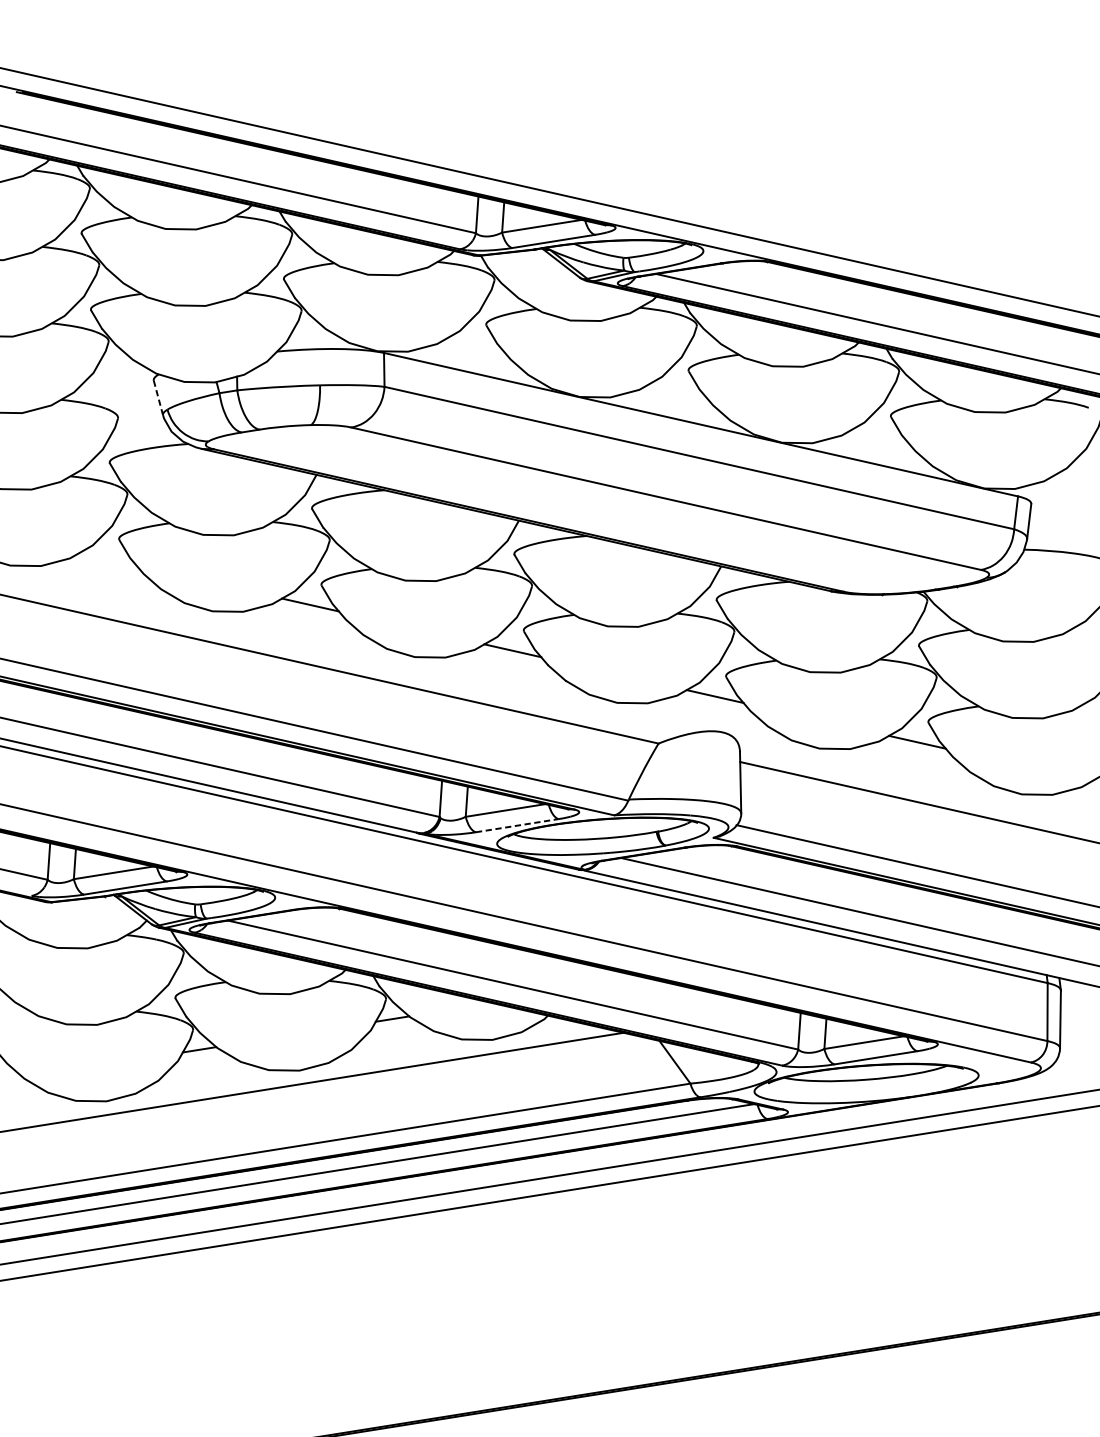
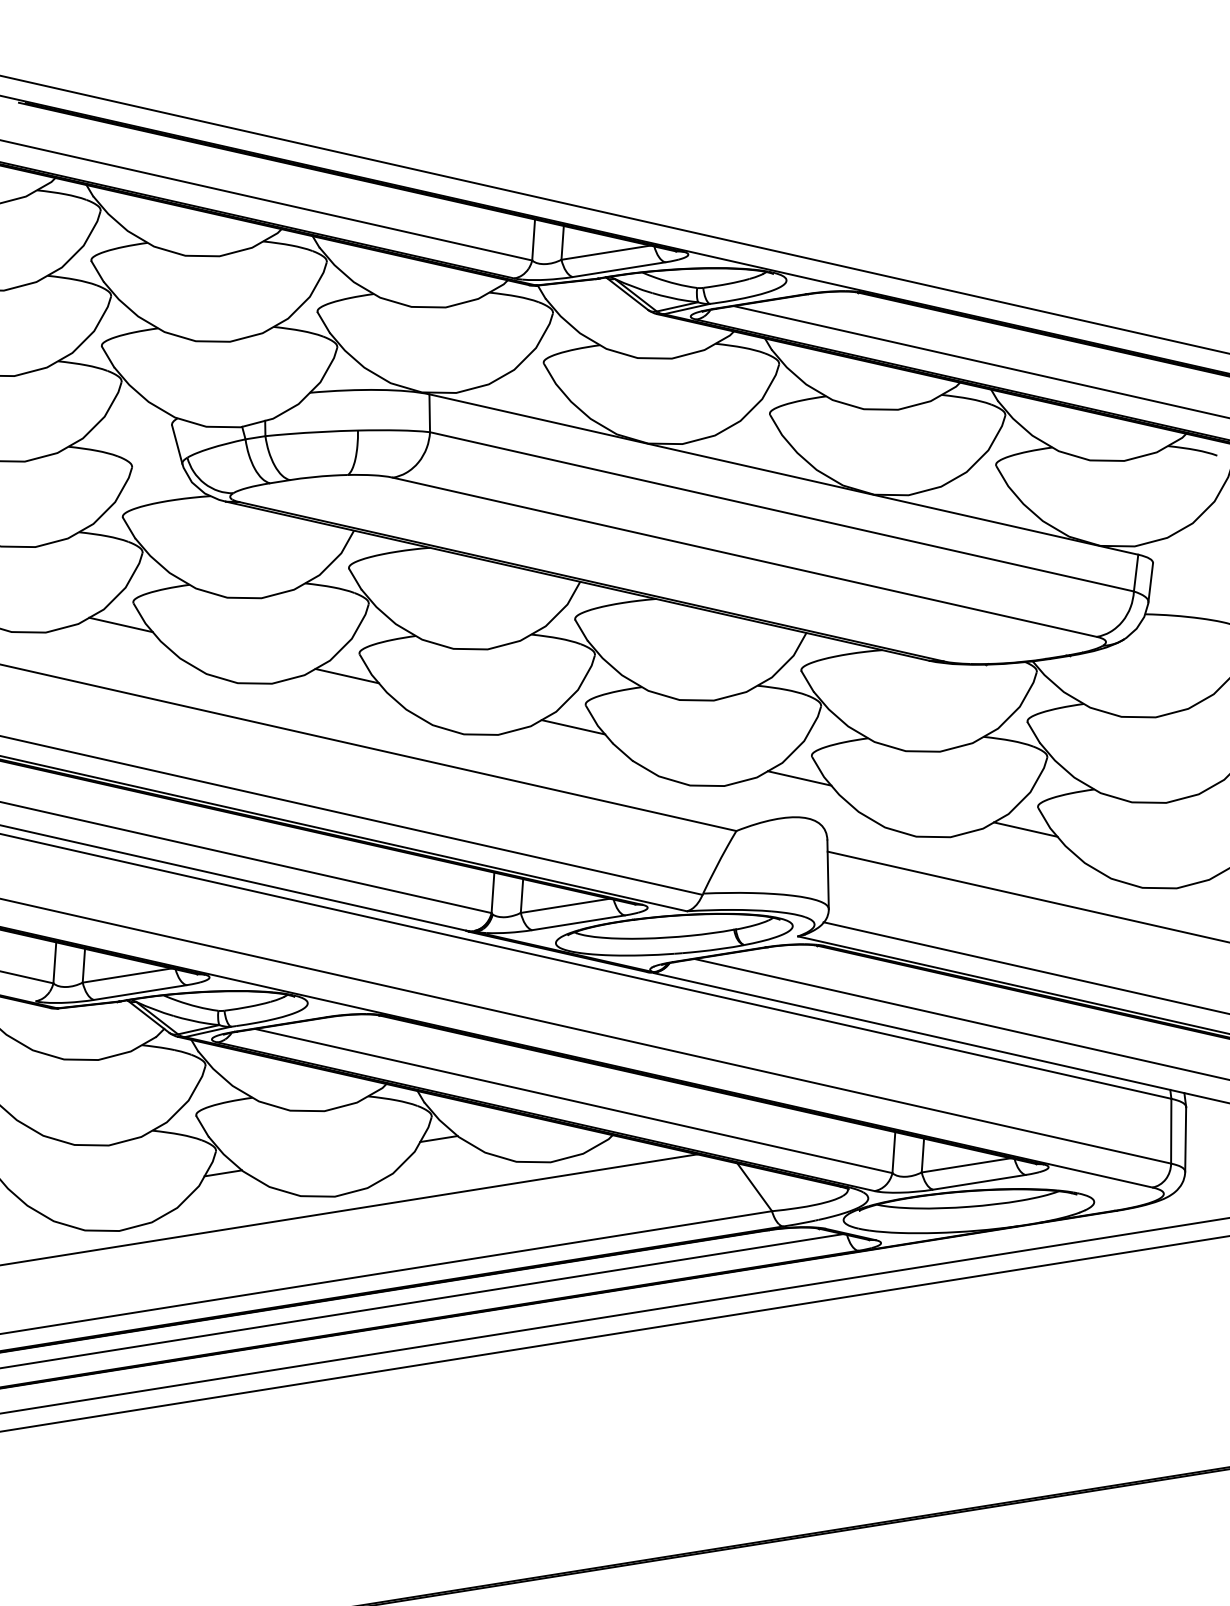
line: (158, 397) -> (177, 444), dashed -> solid
line: (107, 558) -> (120, 624), added
line: (517, 825) -> (578, 922), dashed -> solid

